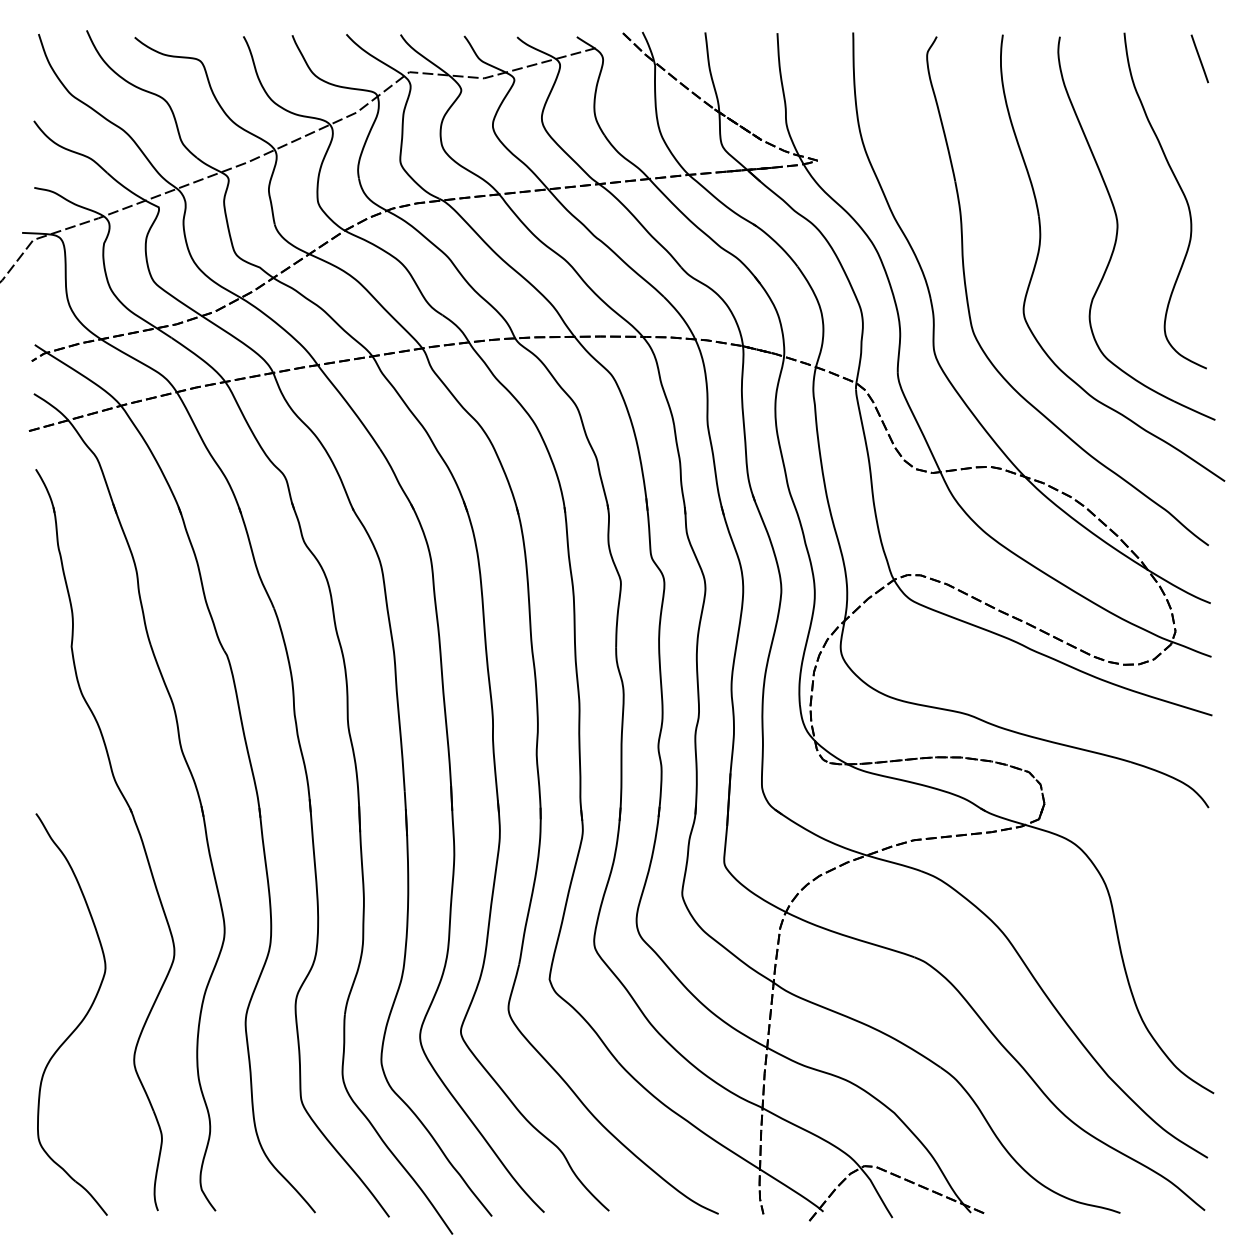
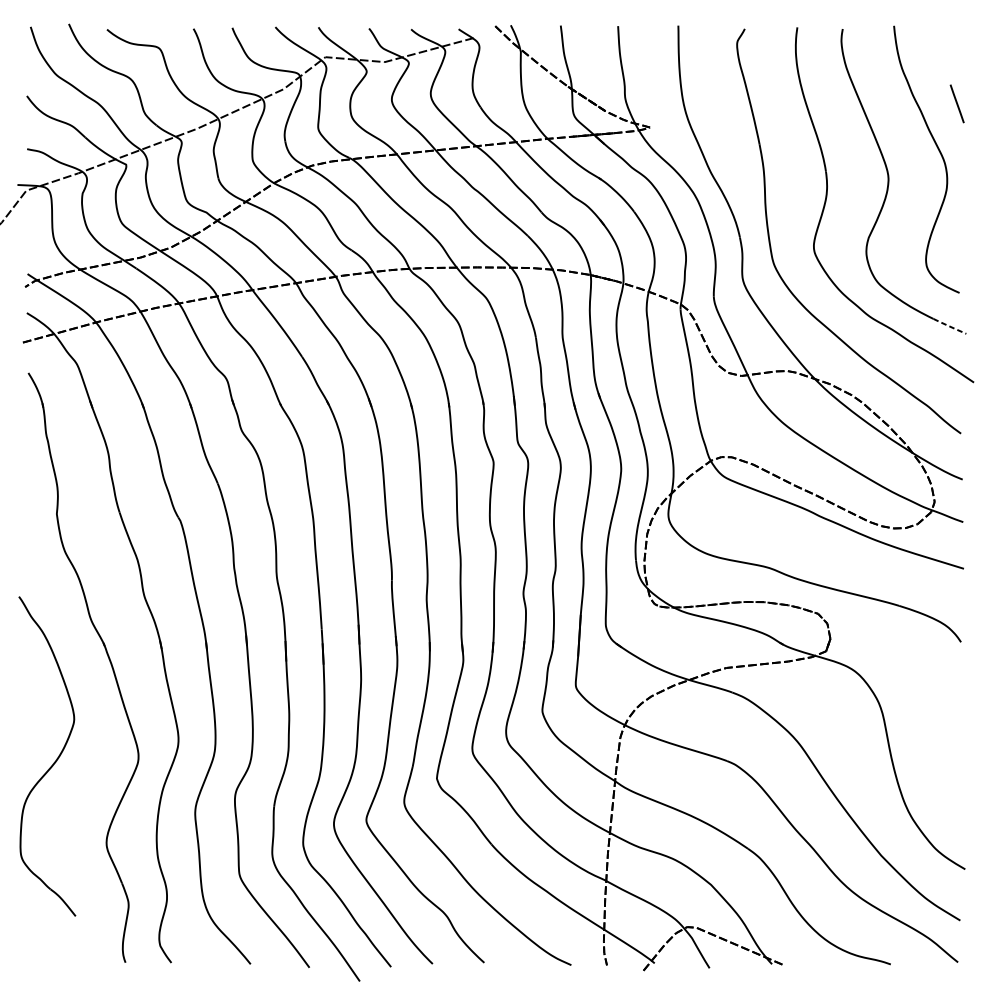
line: (1199, 58) -> (956, 103), moved
line: (1194, 410) -> (949, 326), solid -> dashed
part: (79, 1022) -> (53, 762), moved

